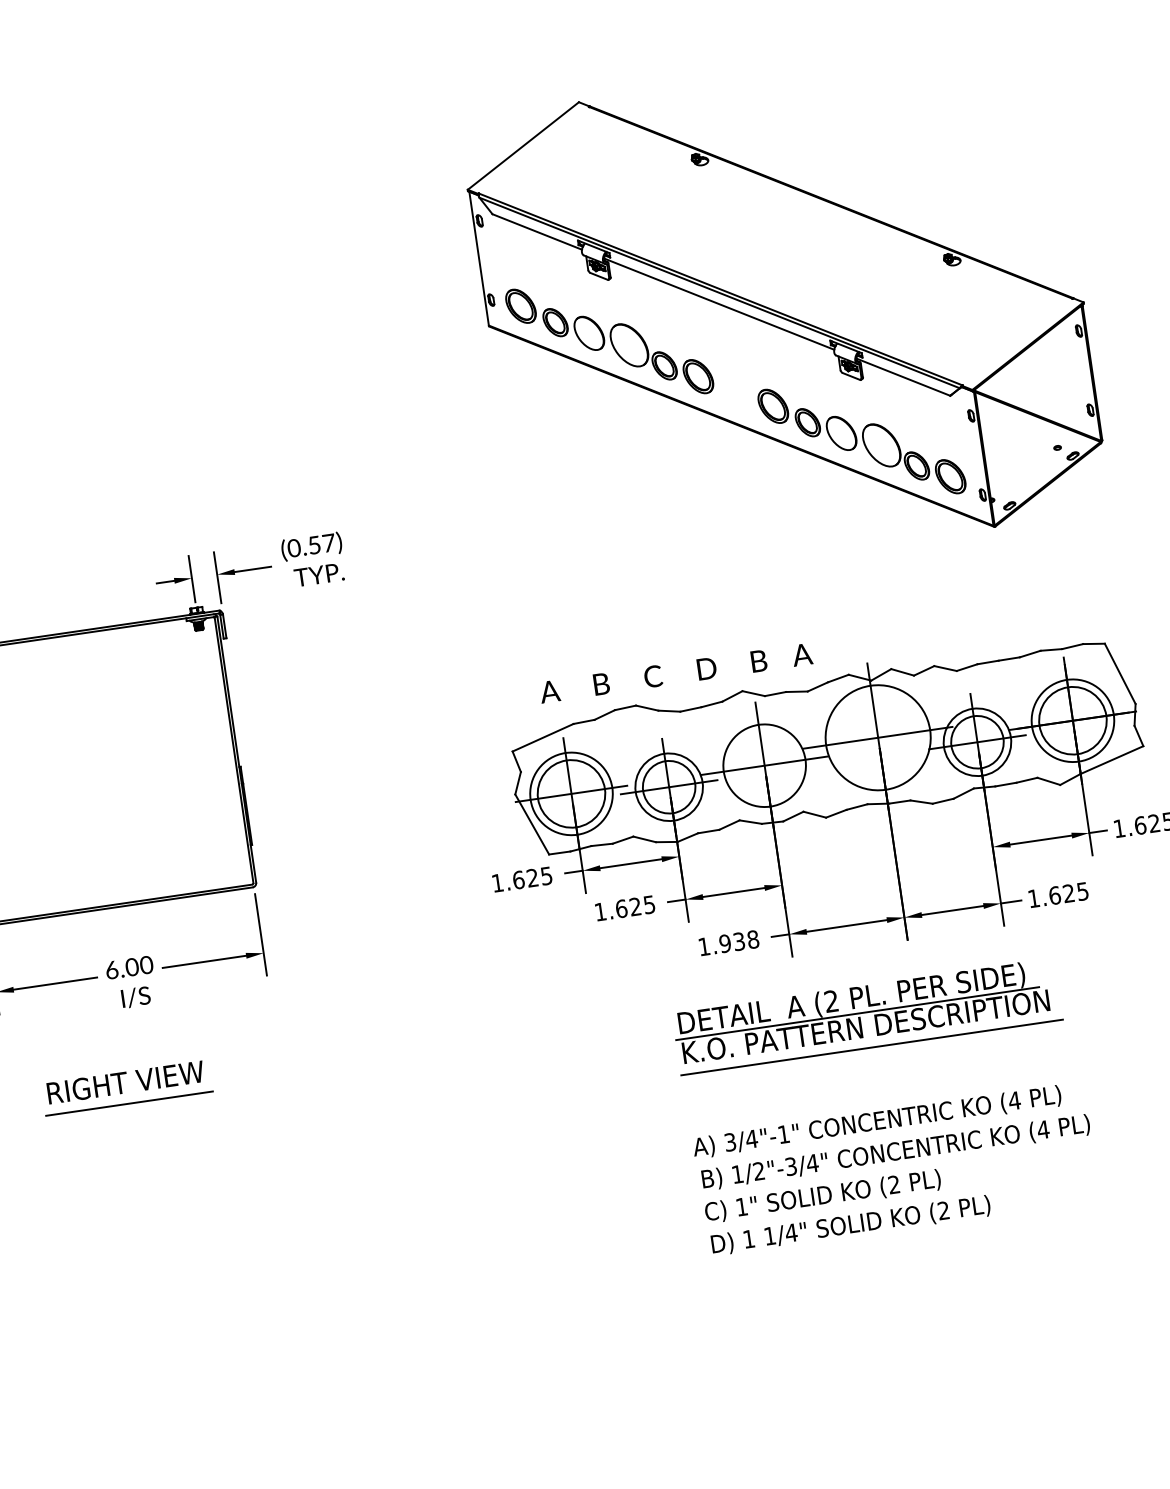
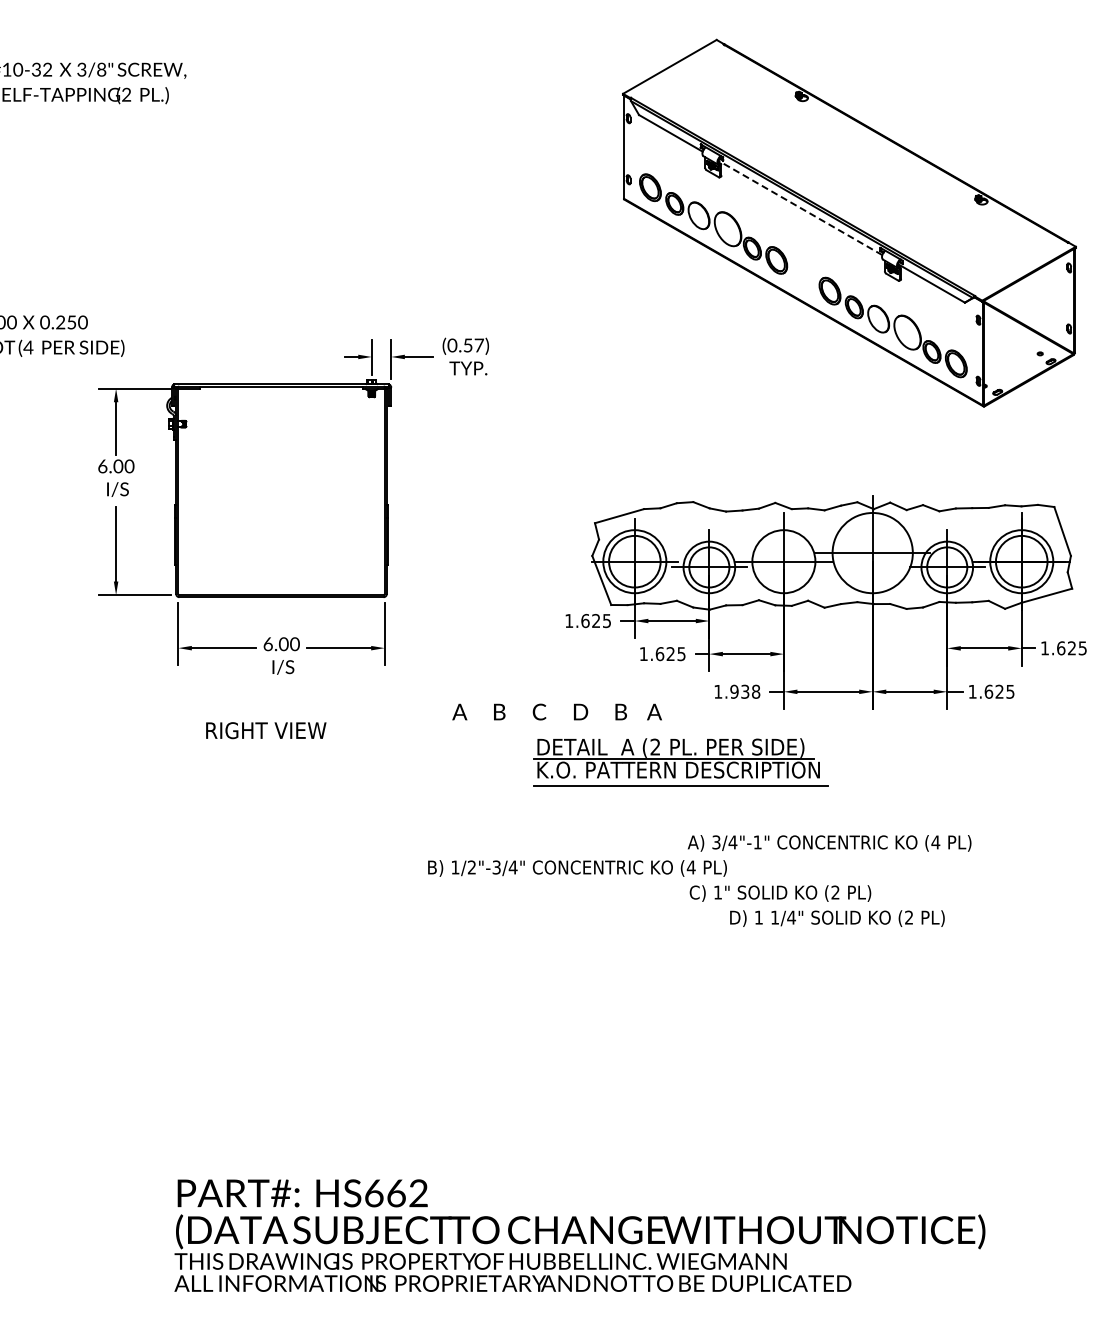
line: (719, 303) -> (800, 207), solid -> dashed
text: (675, 672) -> (556, 711), moved
part: (866, 1016) -> (680, 762), moved
line: (129, 1104) -> (266, 747), removed
text: (896, 1152) -> (577, 868), moved
text: (851, 1225) -> (837, 918), moved

